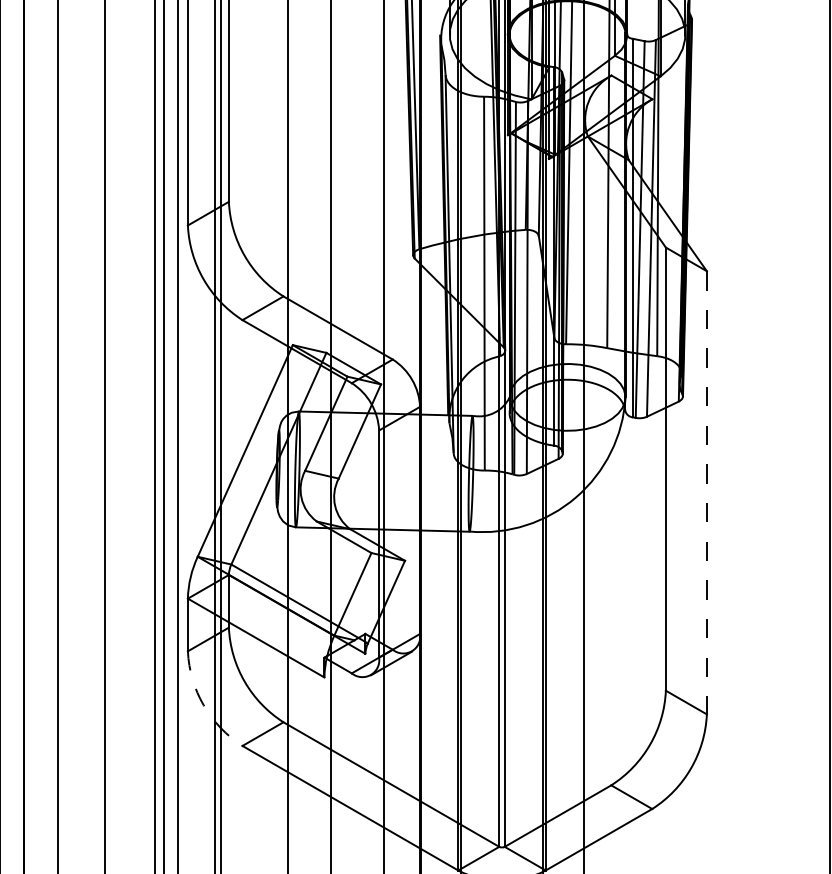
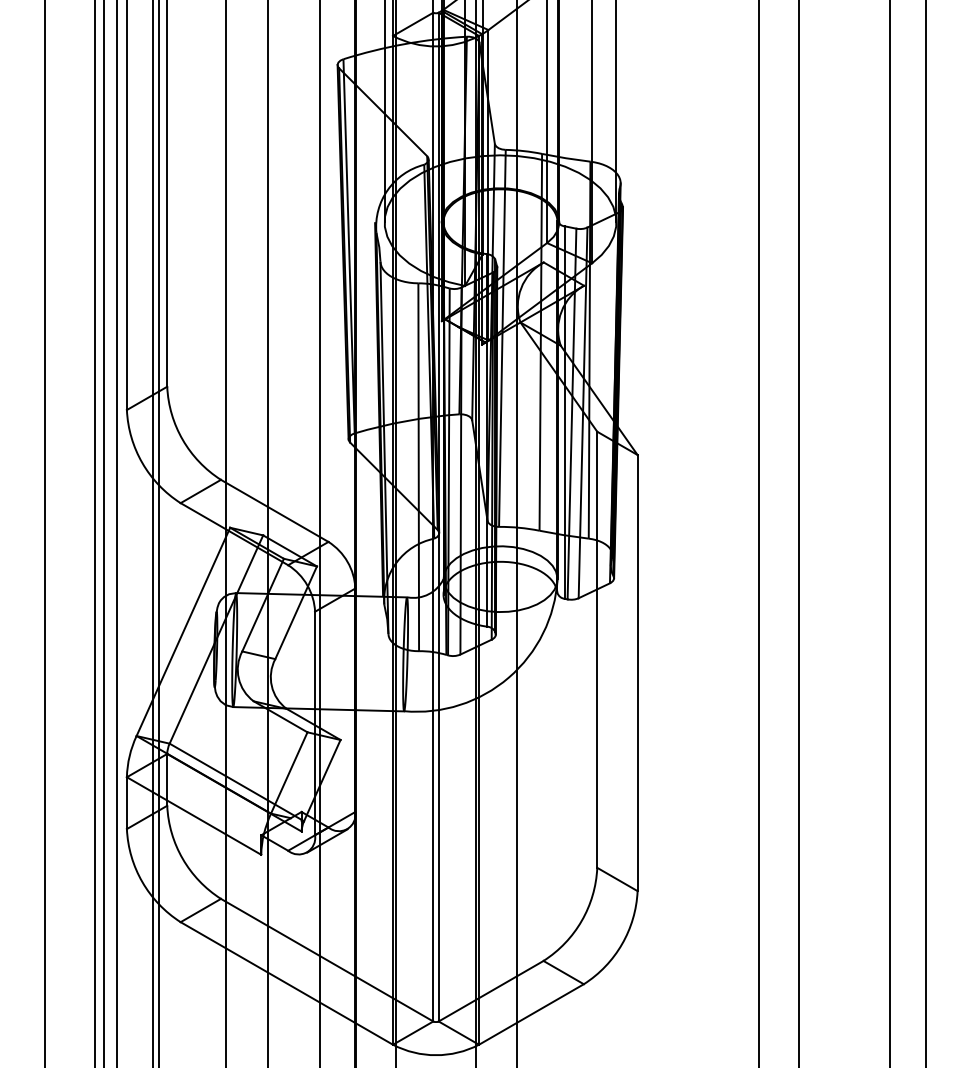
line: (706, 493) -> (637, 673), dashed -> solid
arc: (203, 705) -> (142, 882), dashed -> solid

